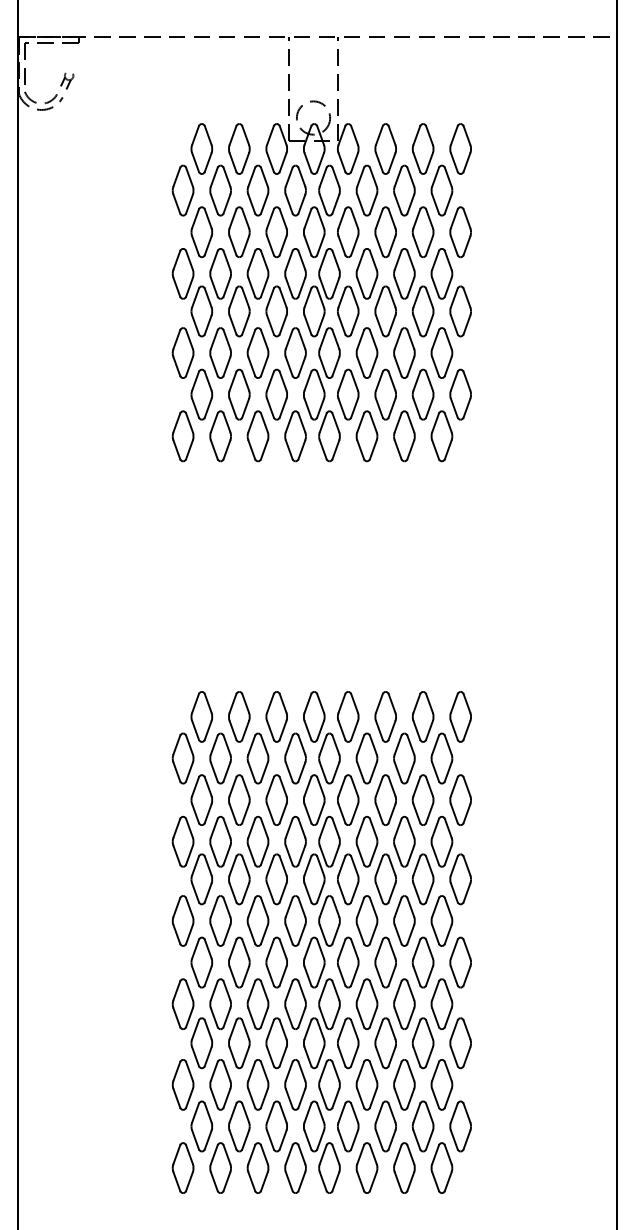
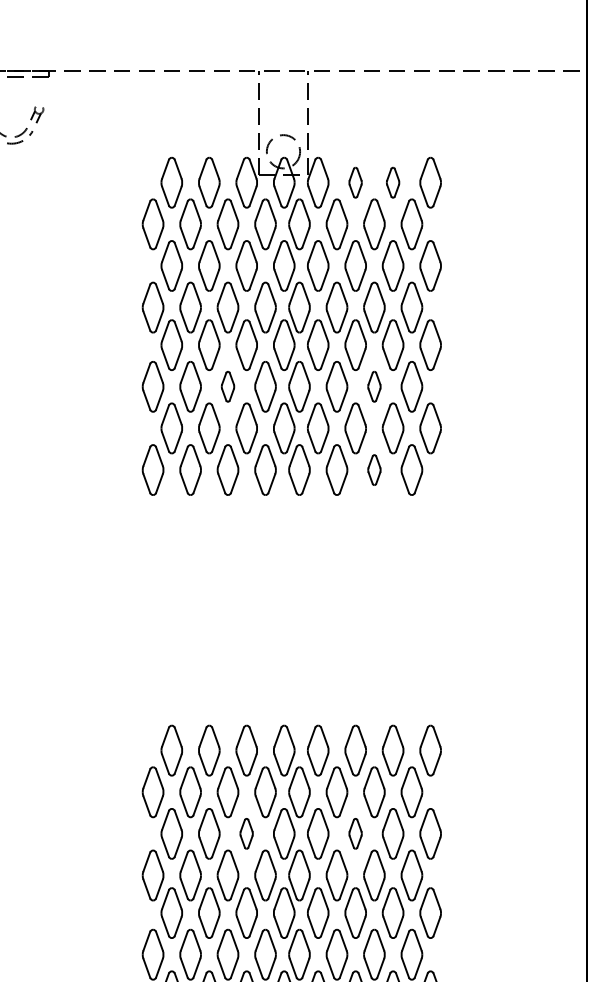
part: (385, 148) -> (355, 182), size x0.6
part: (422, 148) -> (392, 182), size x0.6
part: (257, 352) -> (227, 386), size x0.6
part: (404, 352) -> (374, 386), size x0.6
part: (404, 436) -> (374, 470), size x0.6
part: (276, 799) -> (246, 833), size x0.6
part: (385, 799) -> (355, 833), size x0.6

